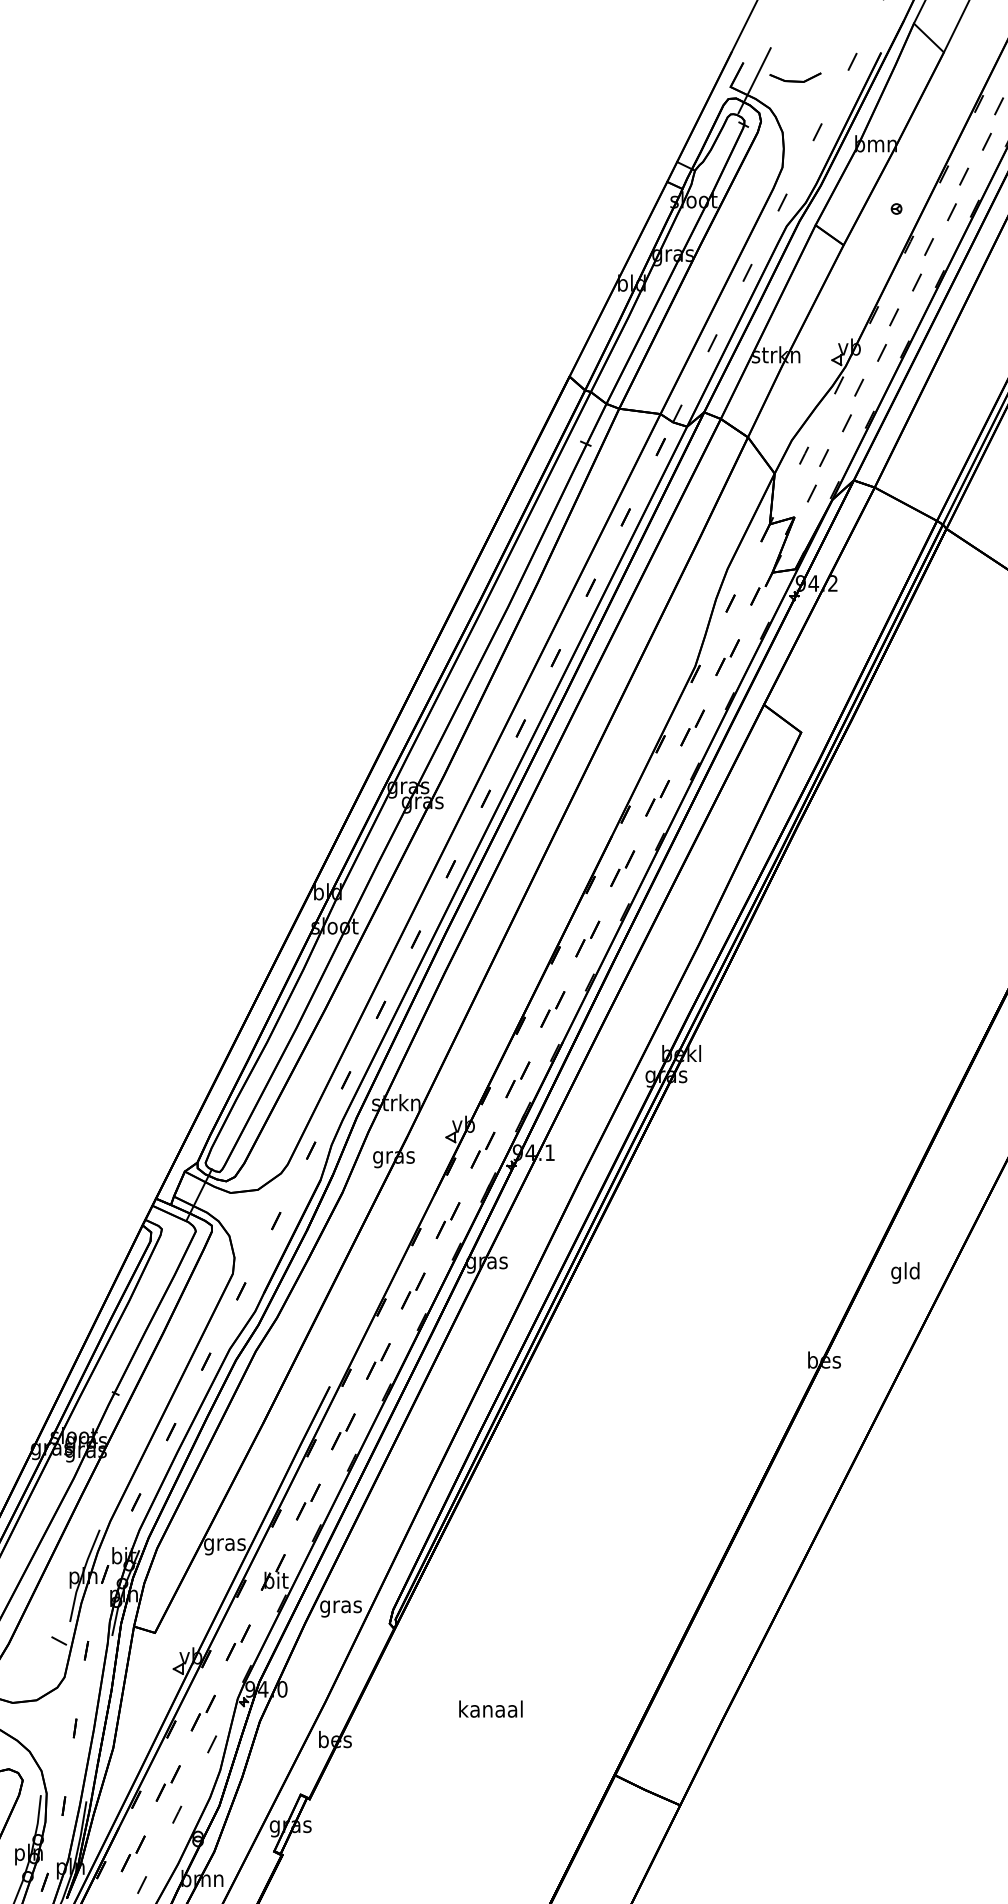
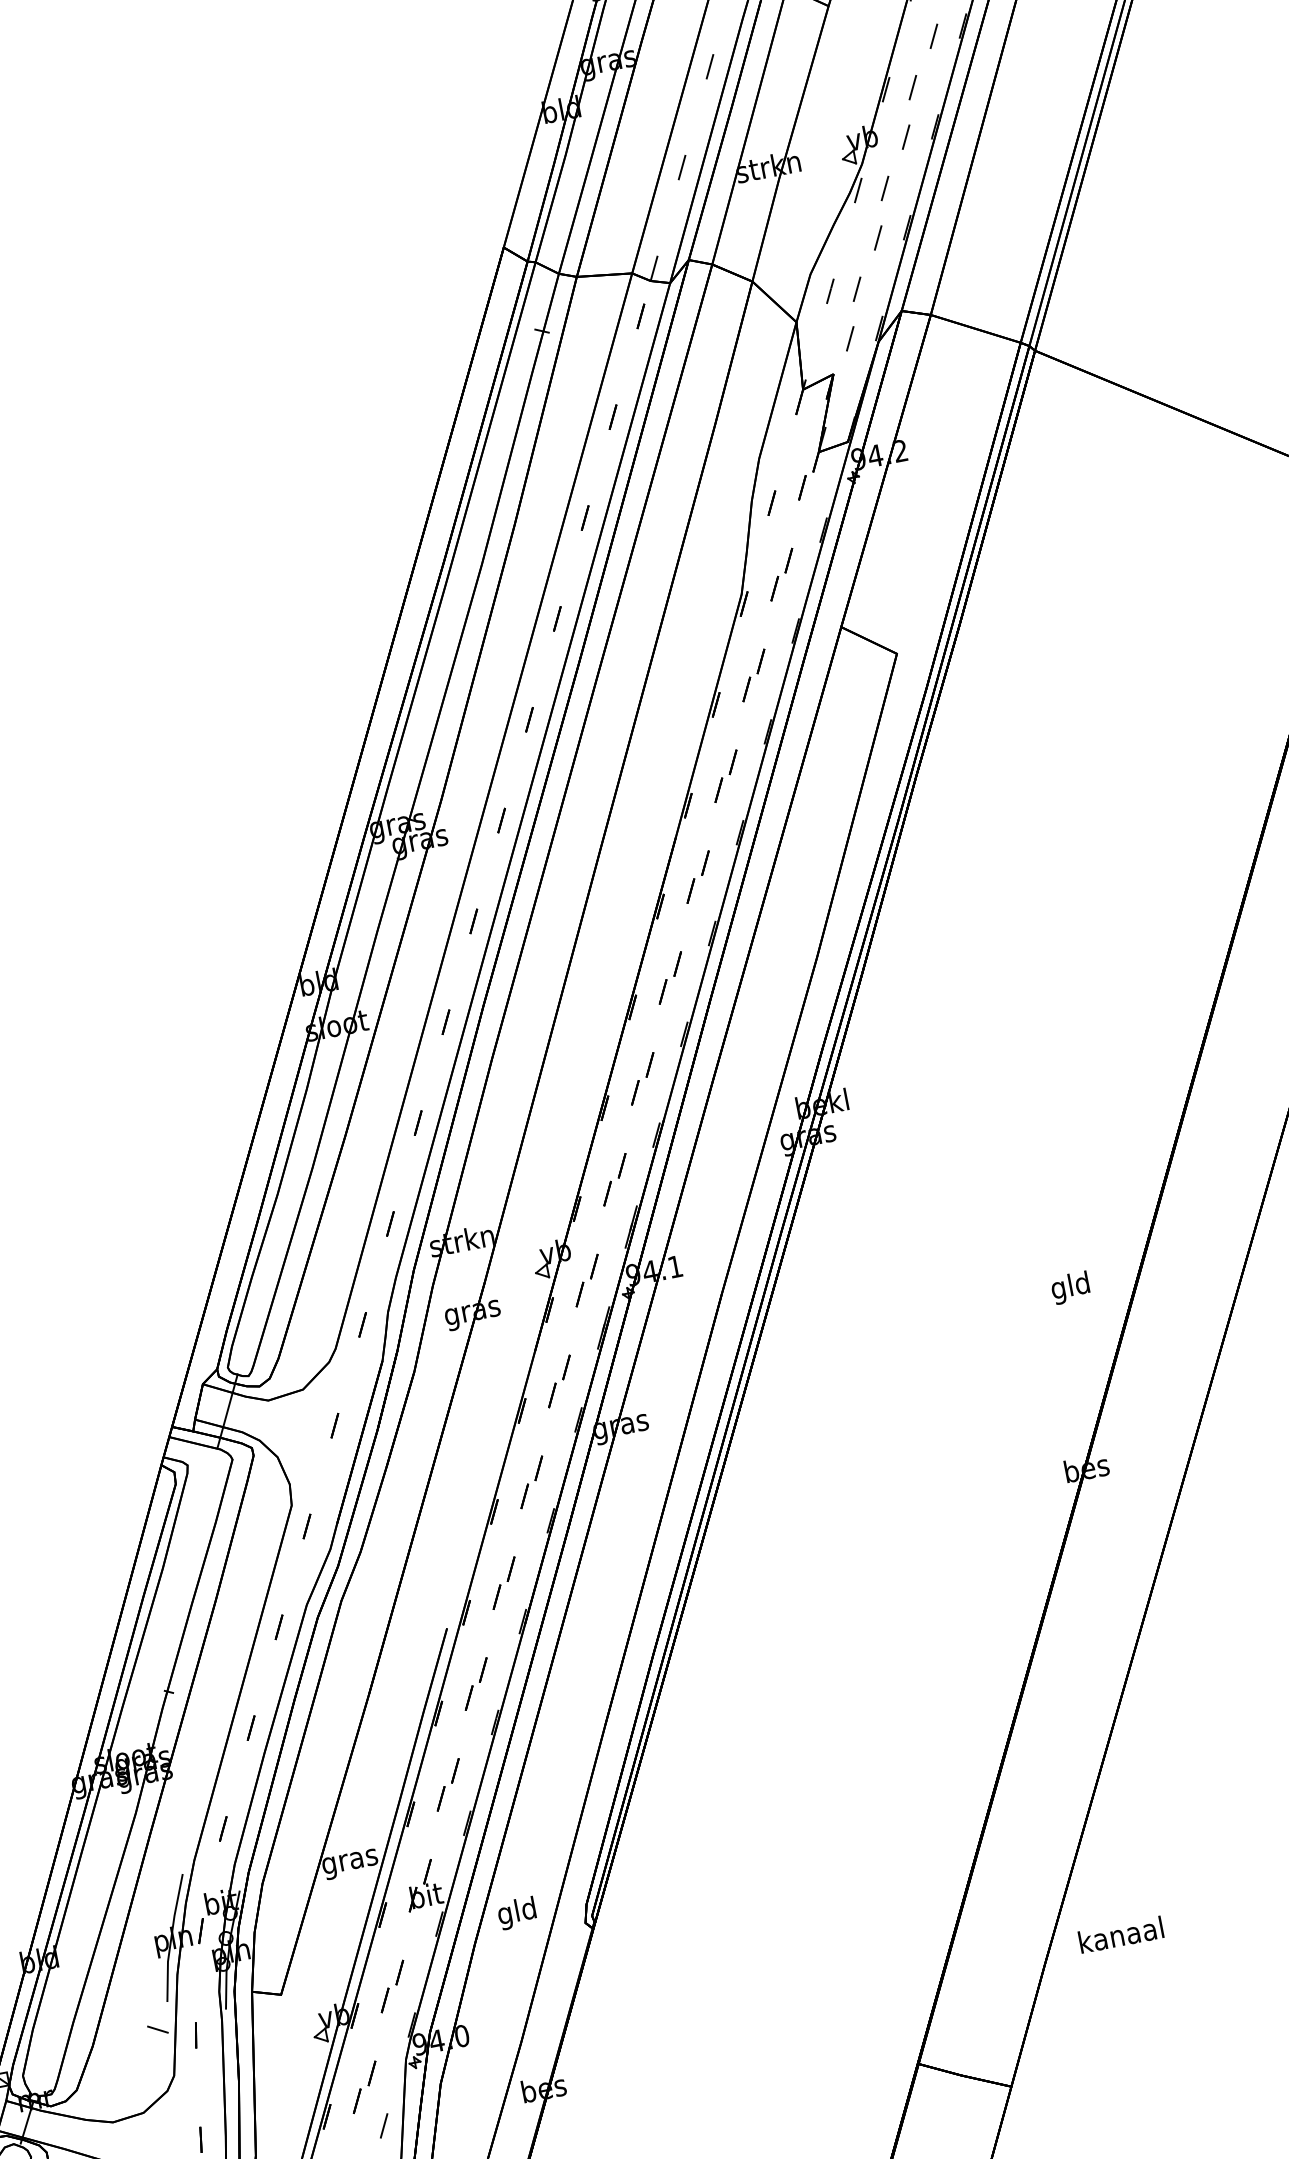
text: (905, 1272) -> (1070, 1287), moved
text: (340, 1606) -> (516, 1913), gras -> gld
text: (490, 1708) -> (1120, 1934), moved

